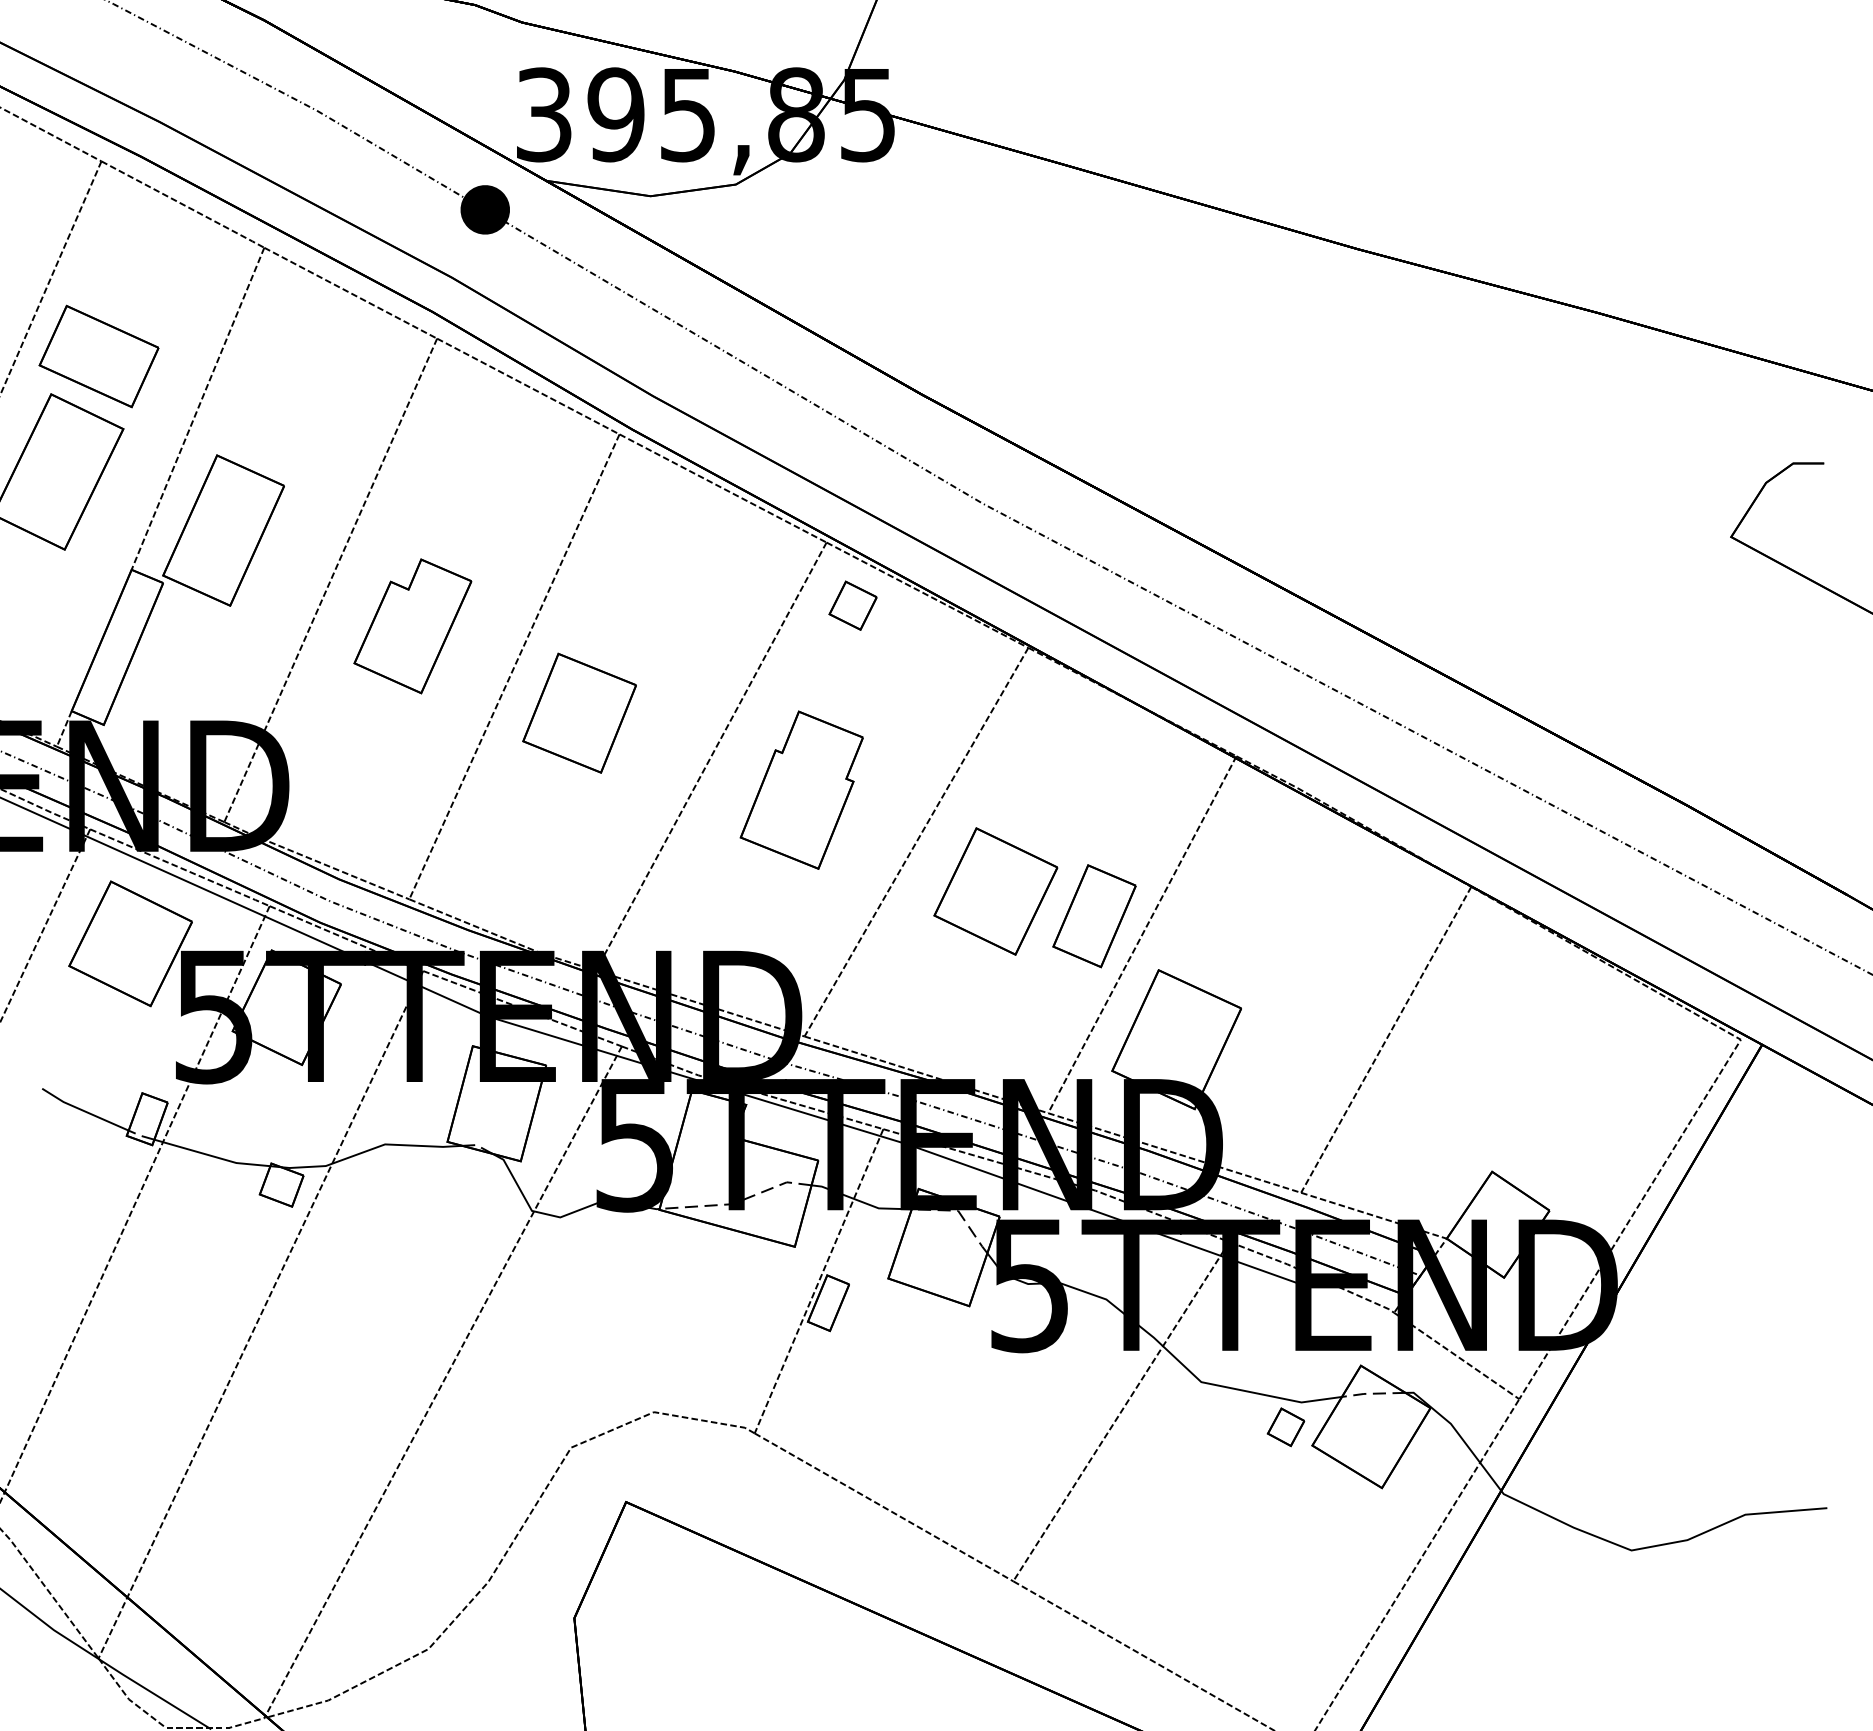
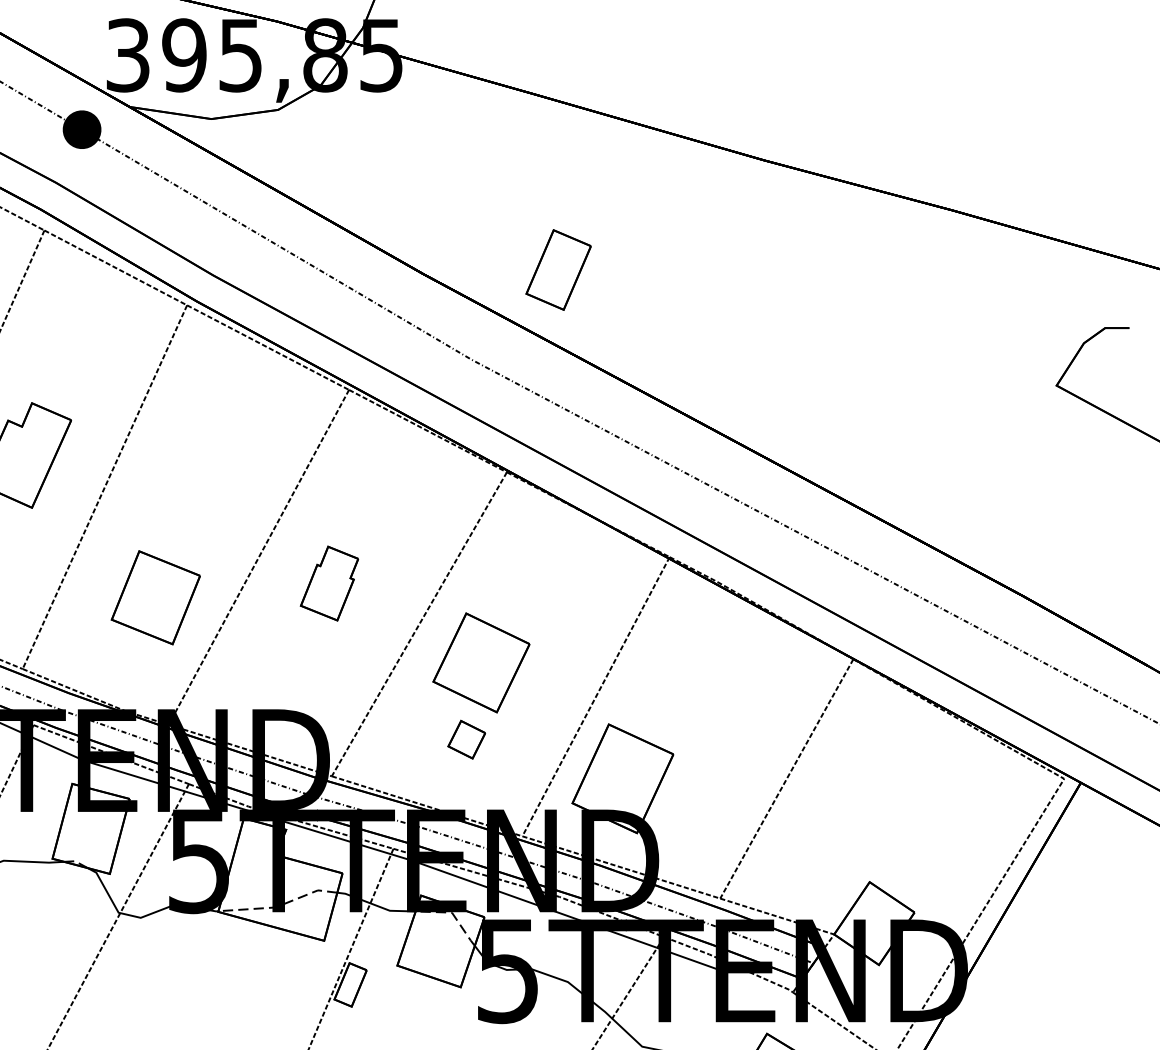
part: (852, 605) -> (466, 739), moved
part: (579, 712) -> (155, 597), moved
part: (801, 789) -> (329, 583), size x0.6
part: (1094, 916) -> (558, 270), moved

